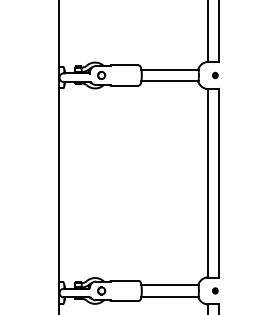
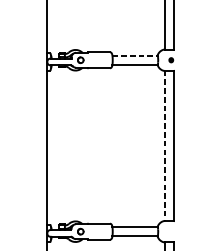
line: (170, 69) -> (135, 55), solid -> dashed
line: (207, 183) -> (165, 146), solid -> dashed
part: (215, 290) -> (171, 231), removed

